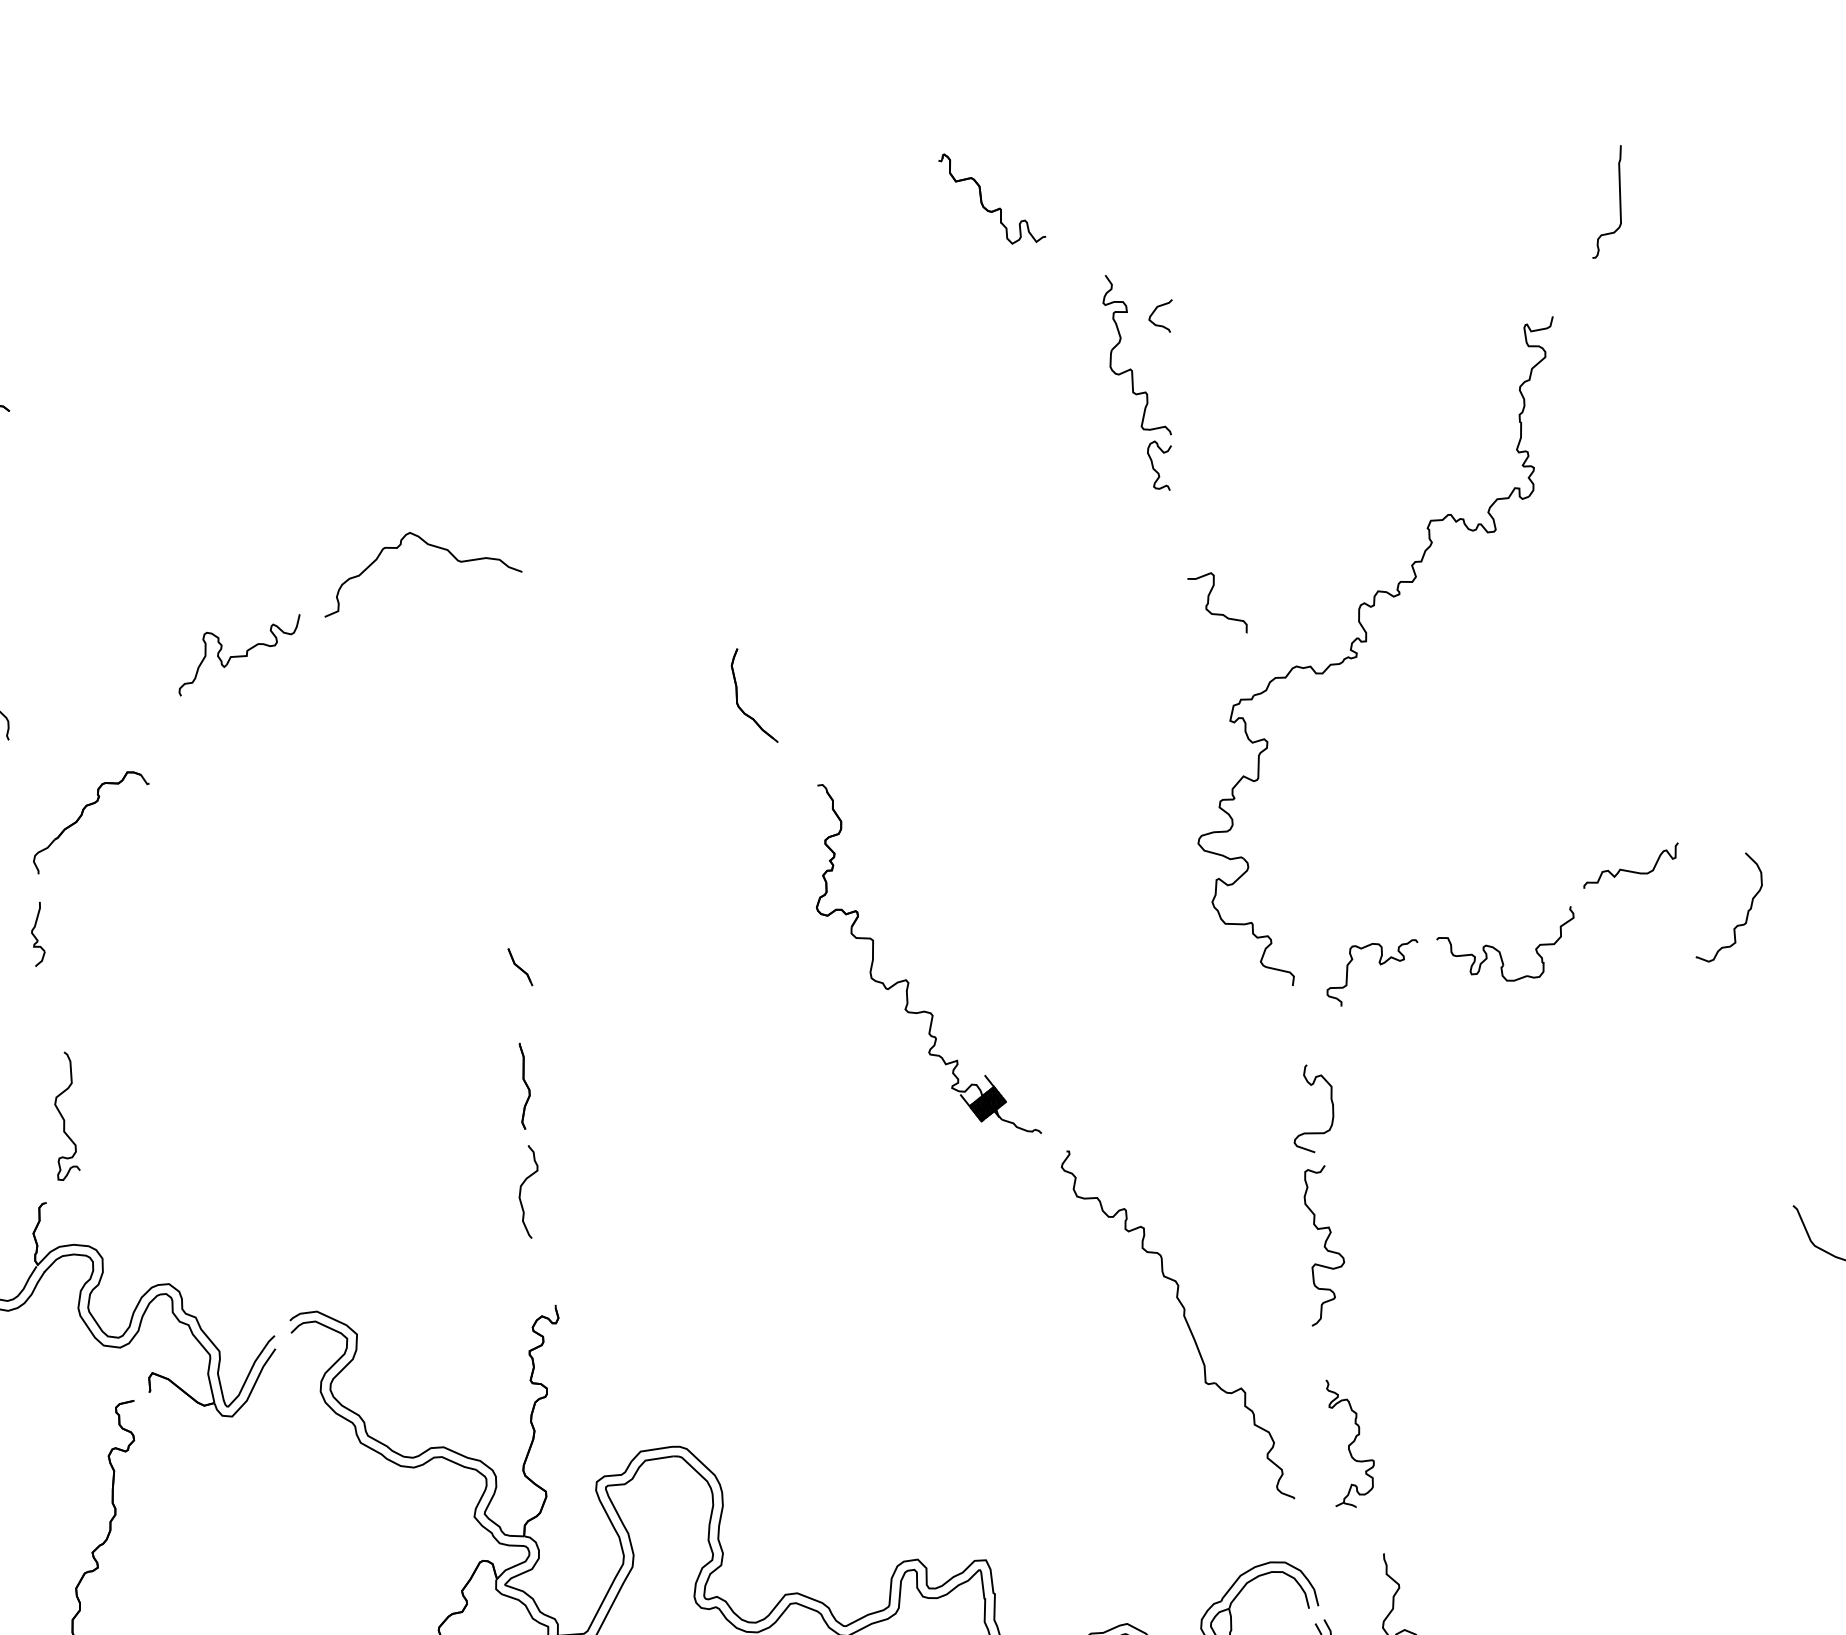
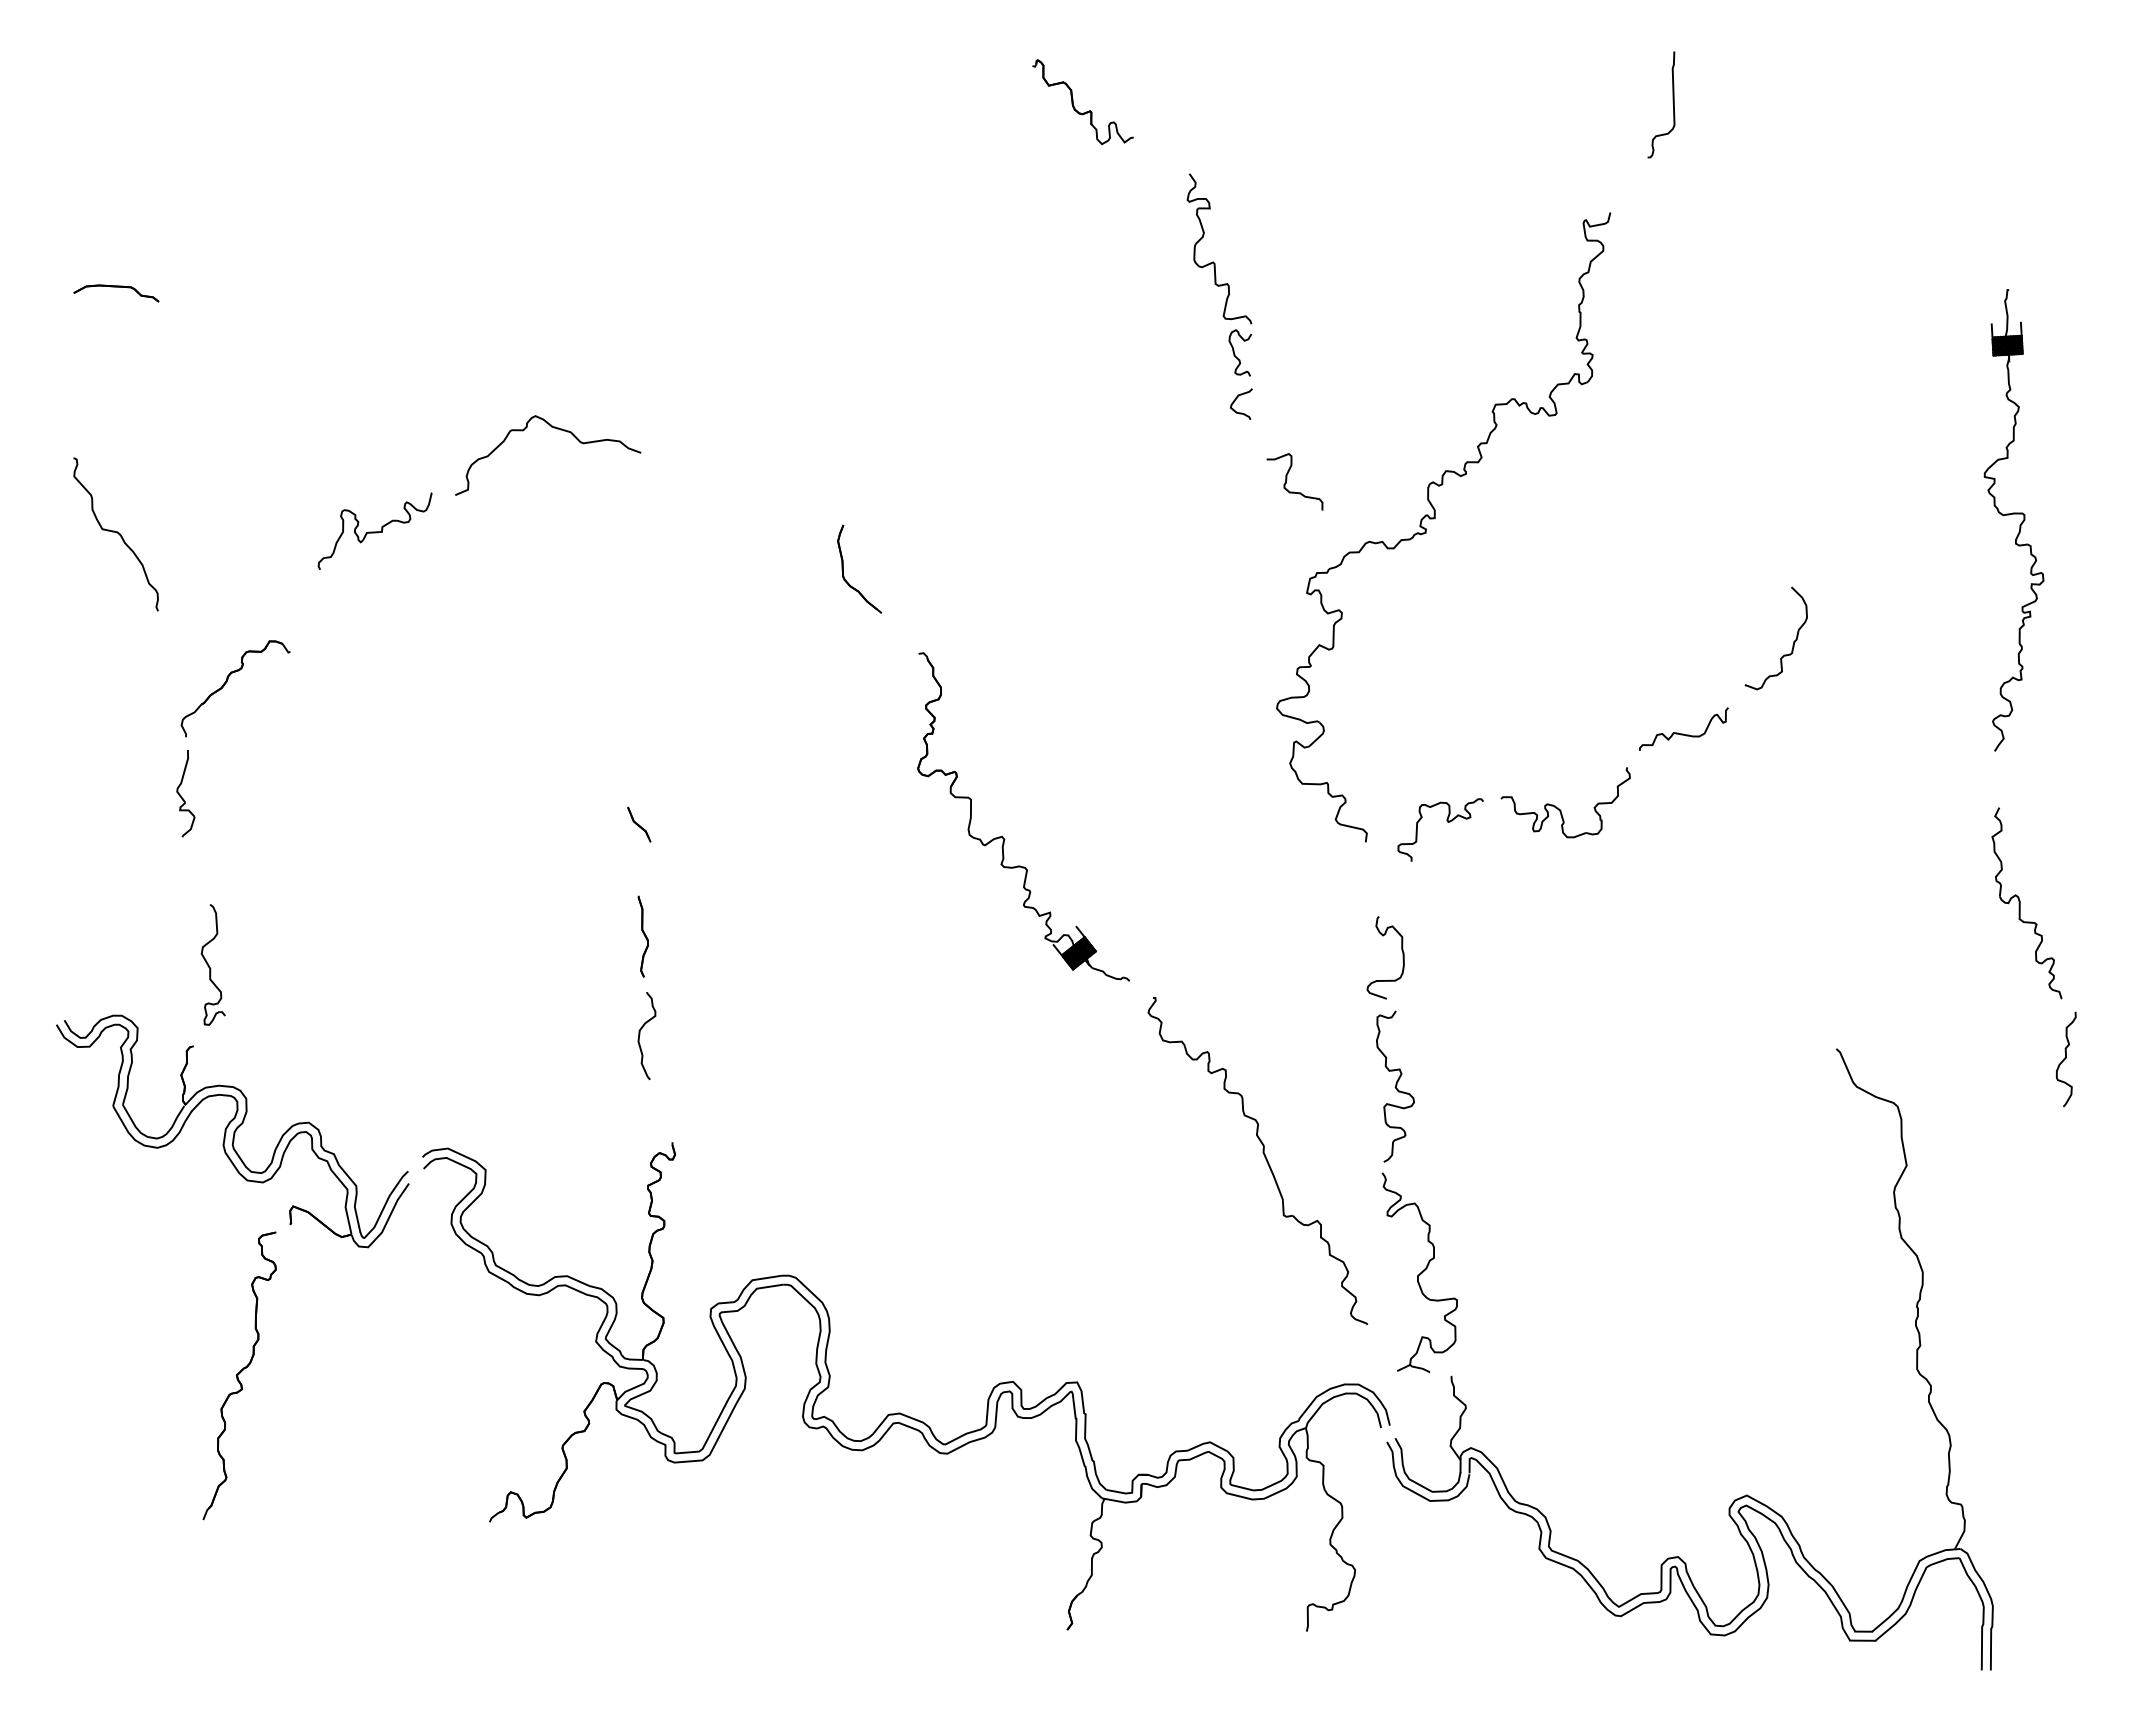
curve: (1154, 313) -> (1235, 401), moved
curve: (1747, 910) -> (1793, 641), moved
part: (37, 934) -> (185, 793), size x1.43
part: (1349, 1443) -> (1419, 1272), size x1.67

